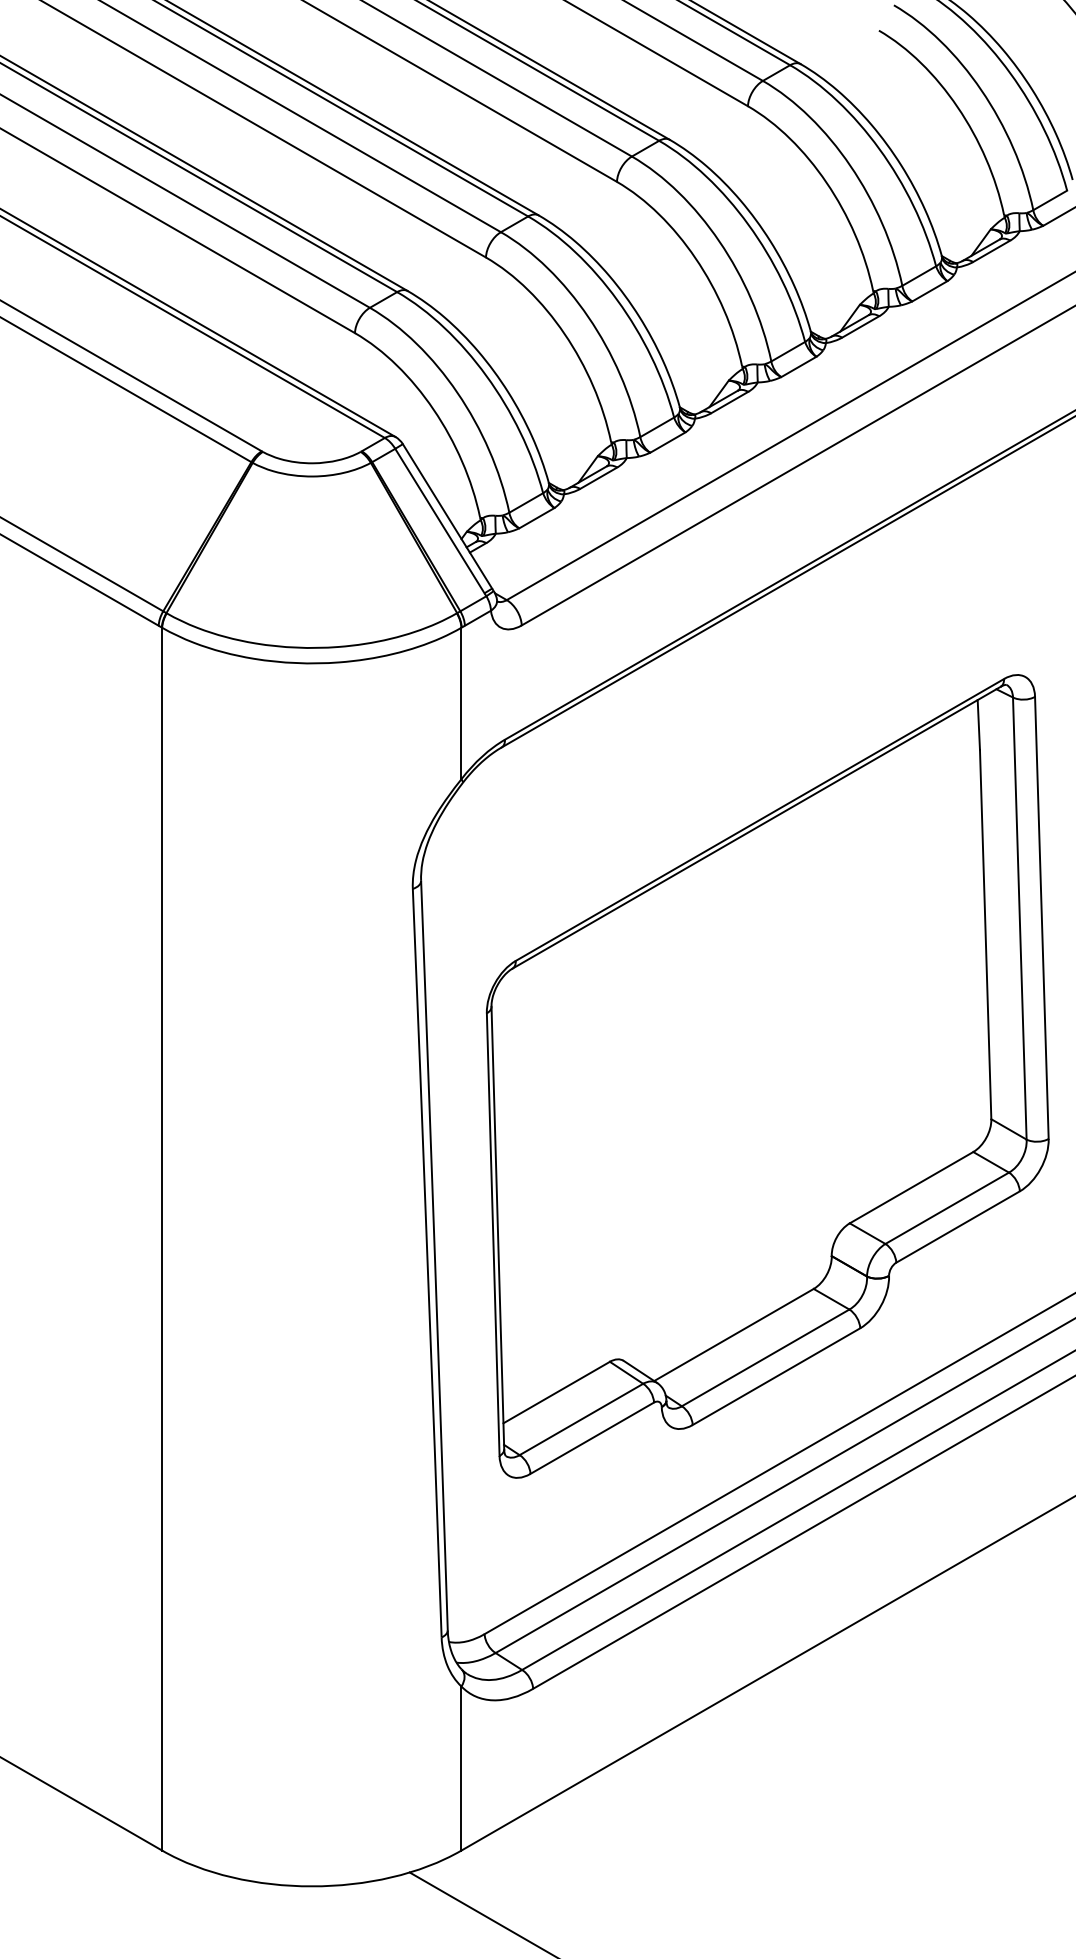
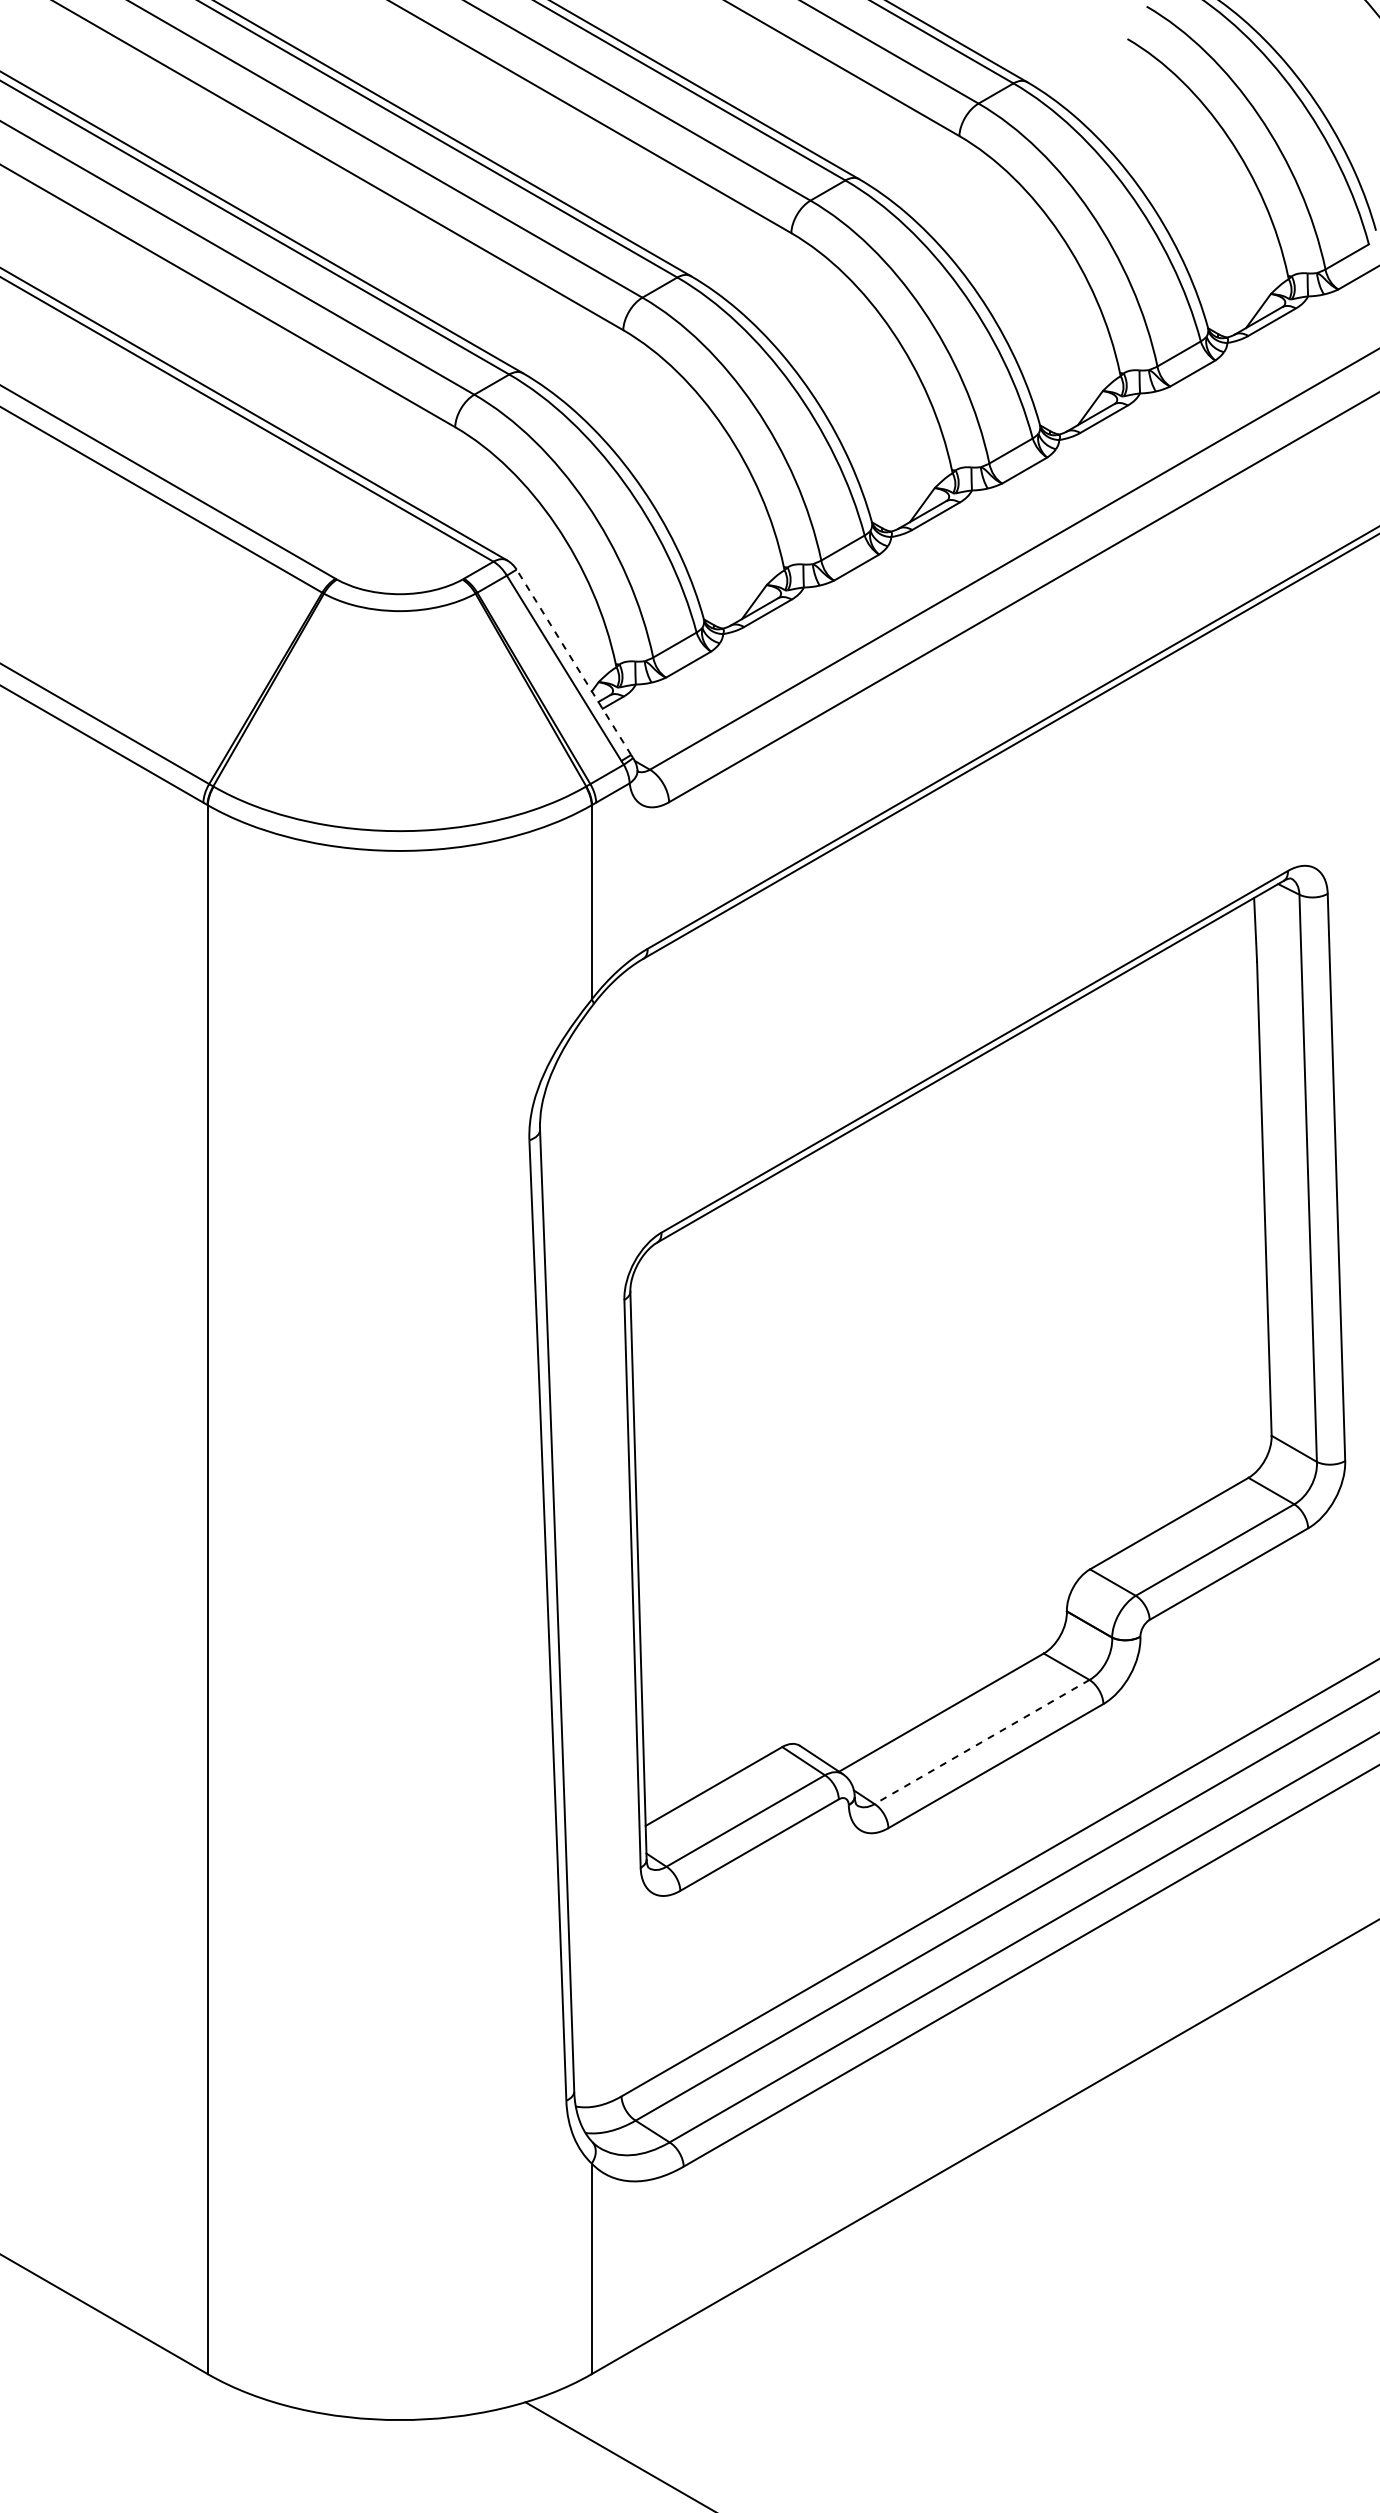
line: (447, 516) -> (573, 662), solid -> dashed
line: (765, 1358) -> (981, 1742), solid -> dashed

